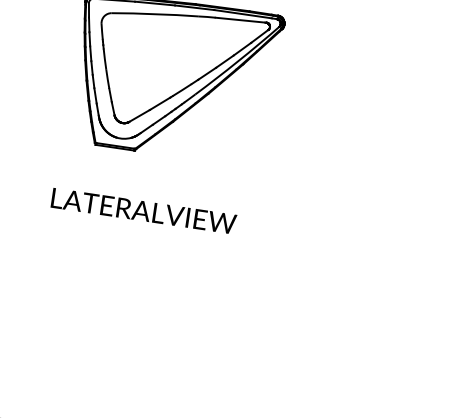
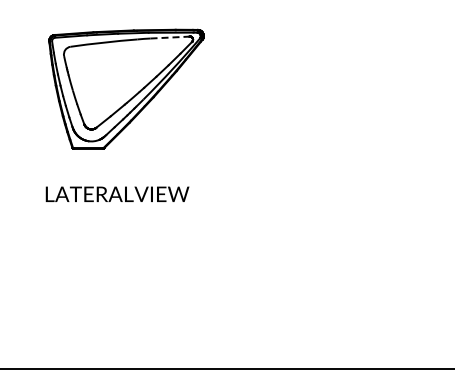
line: (241, 20) -> (170, 37), solid -> dashed

